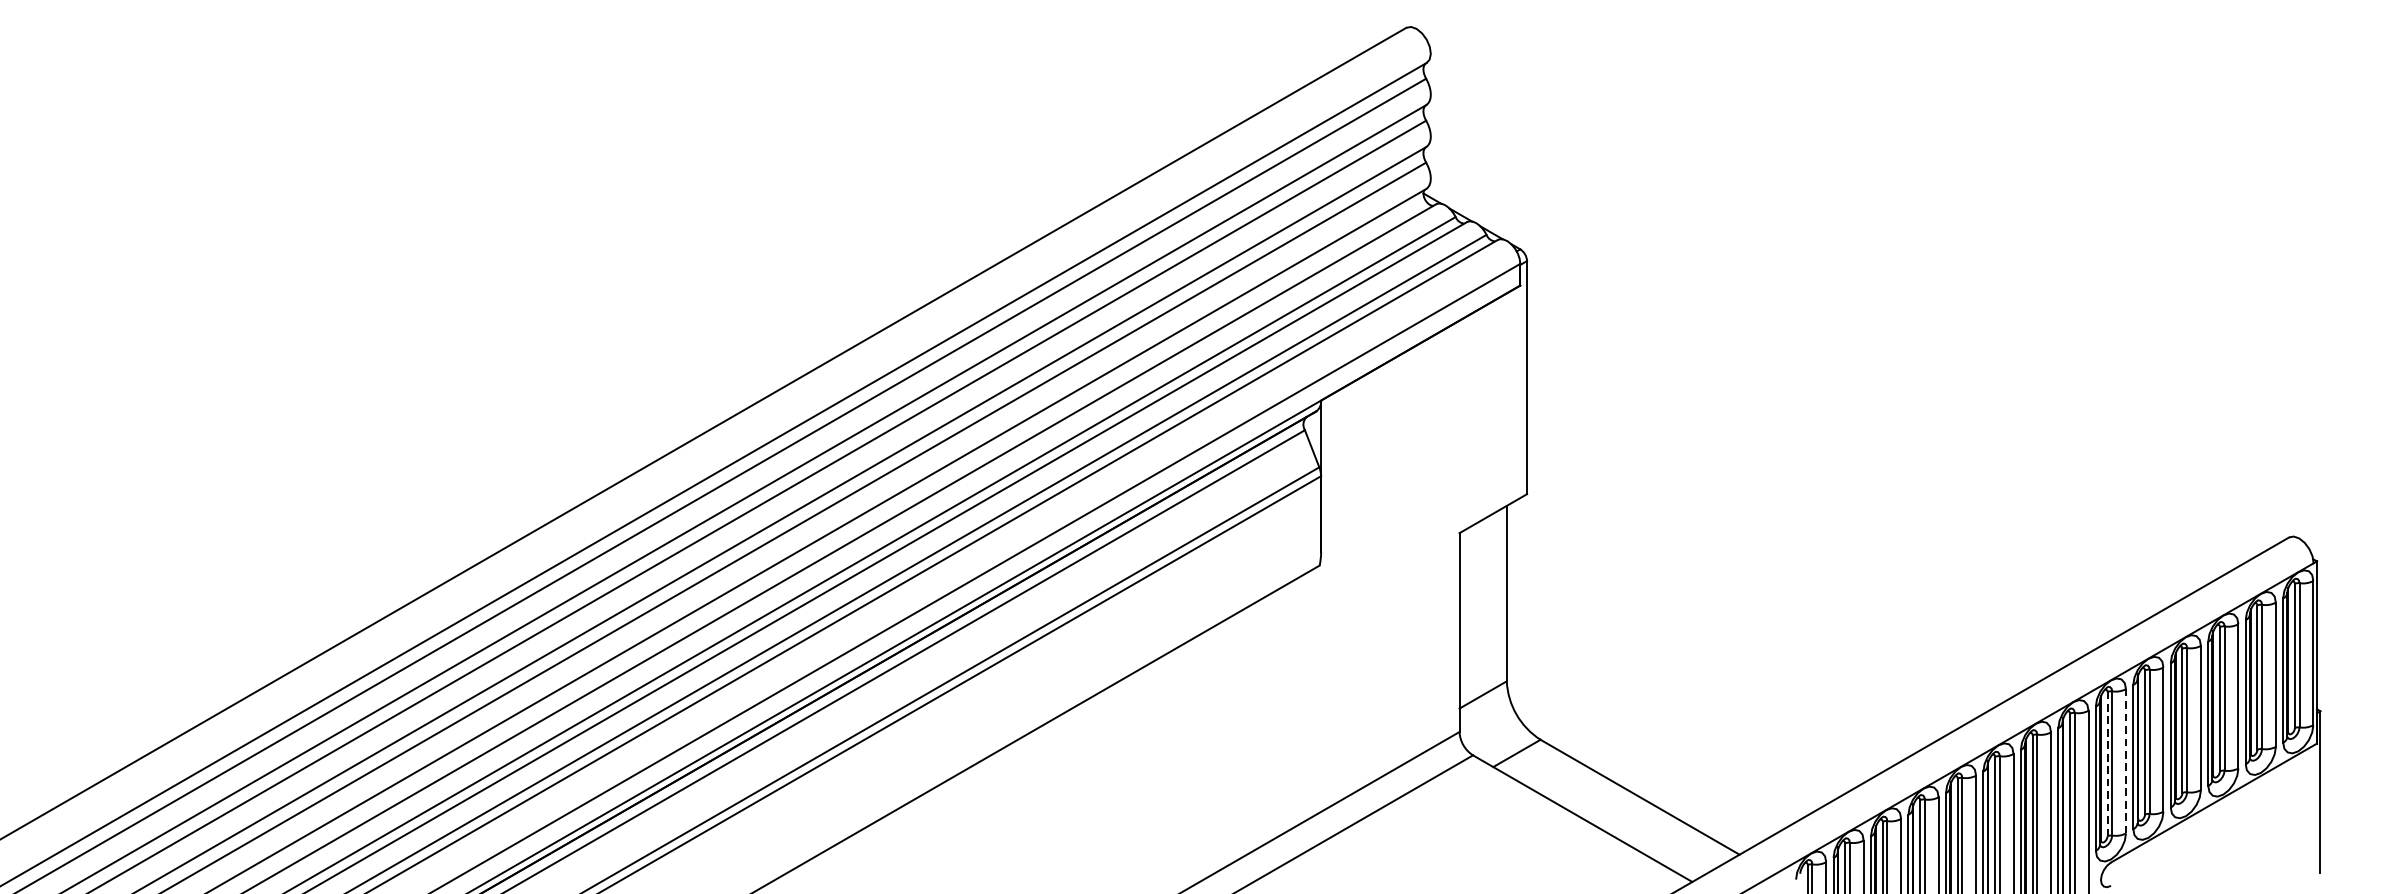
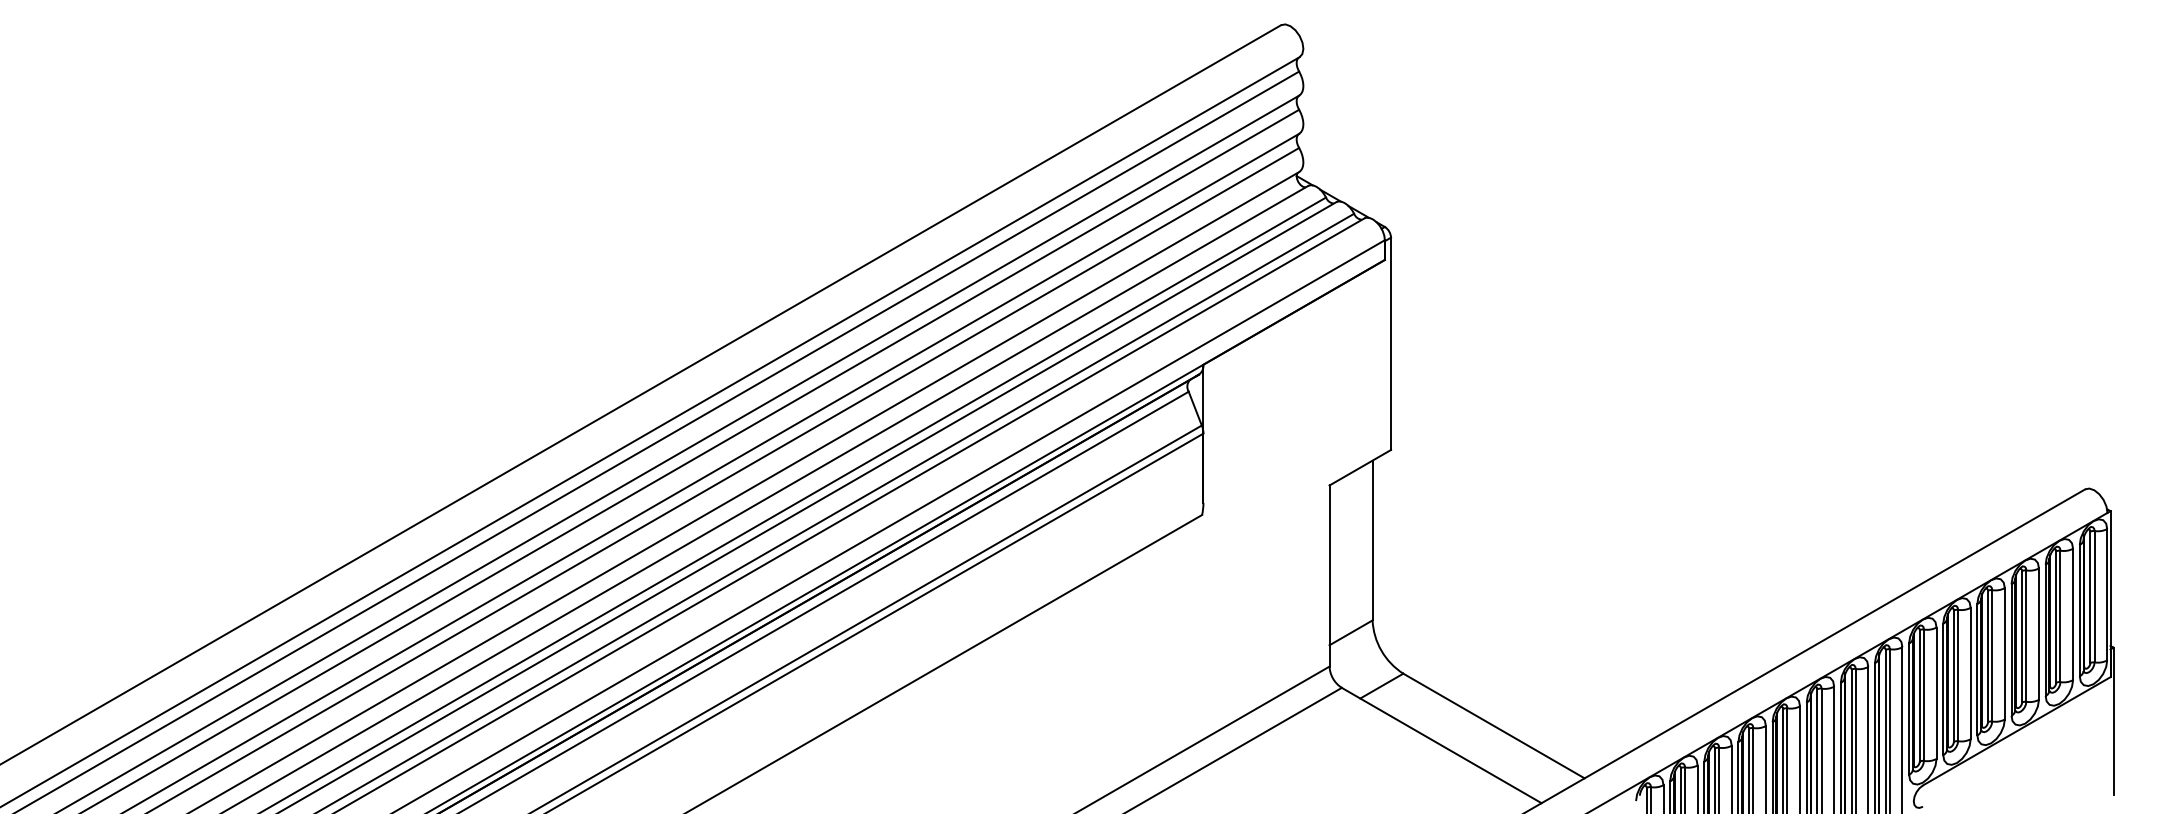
line: (2125, 761) -> (1936, 693), dashed -> solid
line: (2107, 763) -> (1919, 695), dashed -> solid

